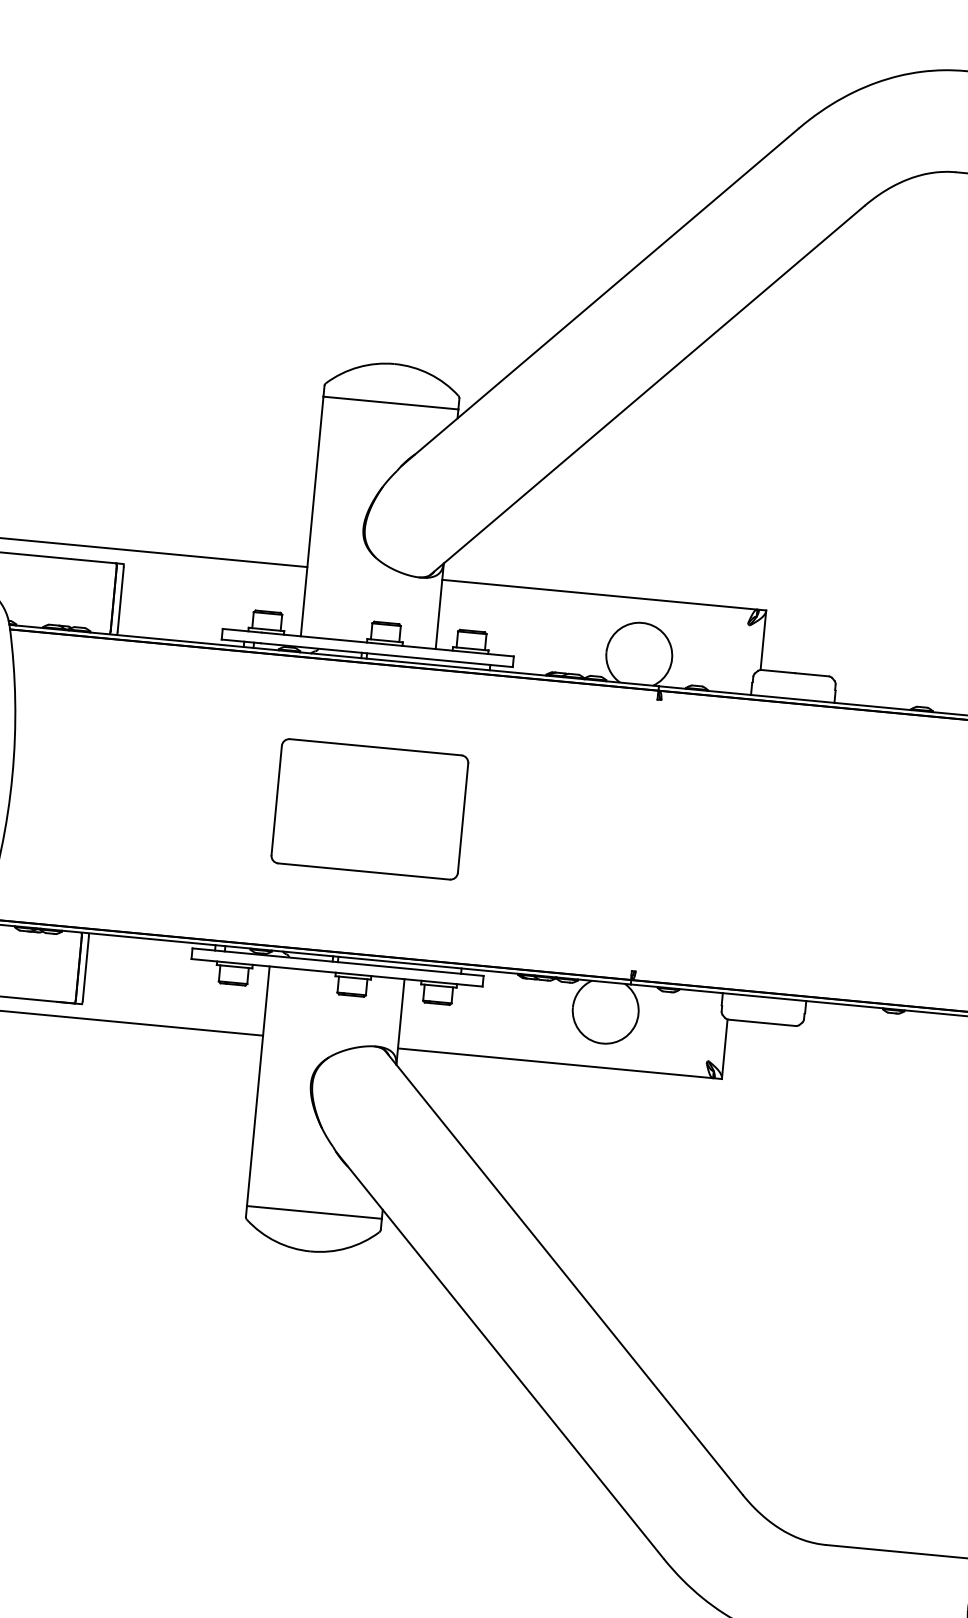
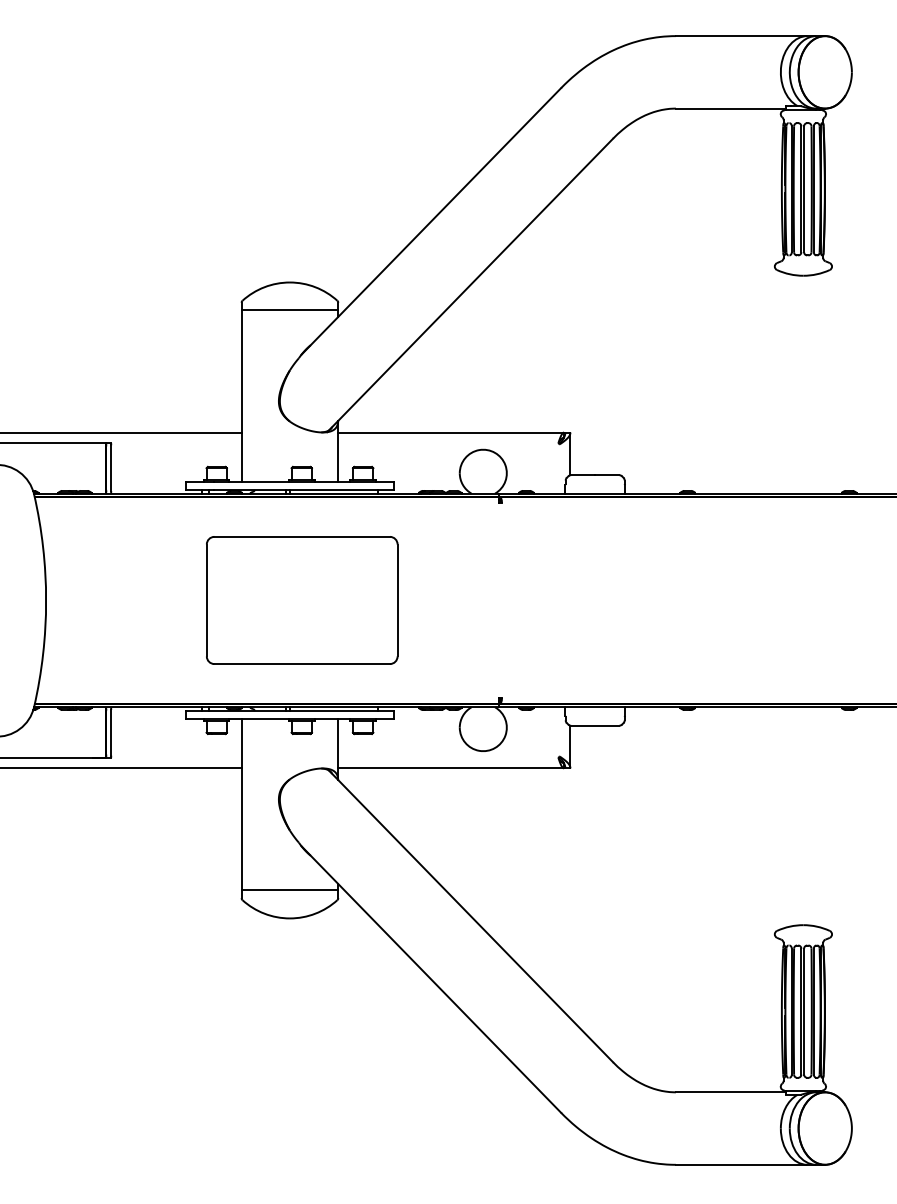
part: (370, 809) -> (302, 600), size x1.43

